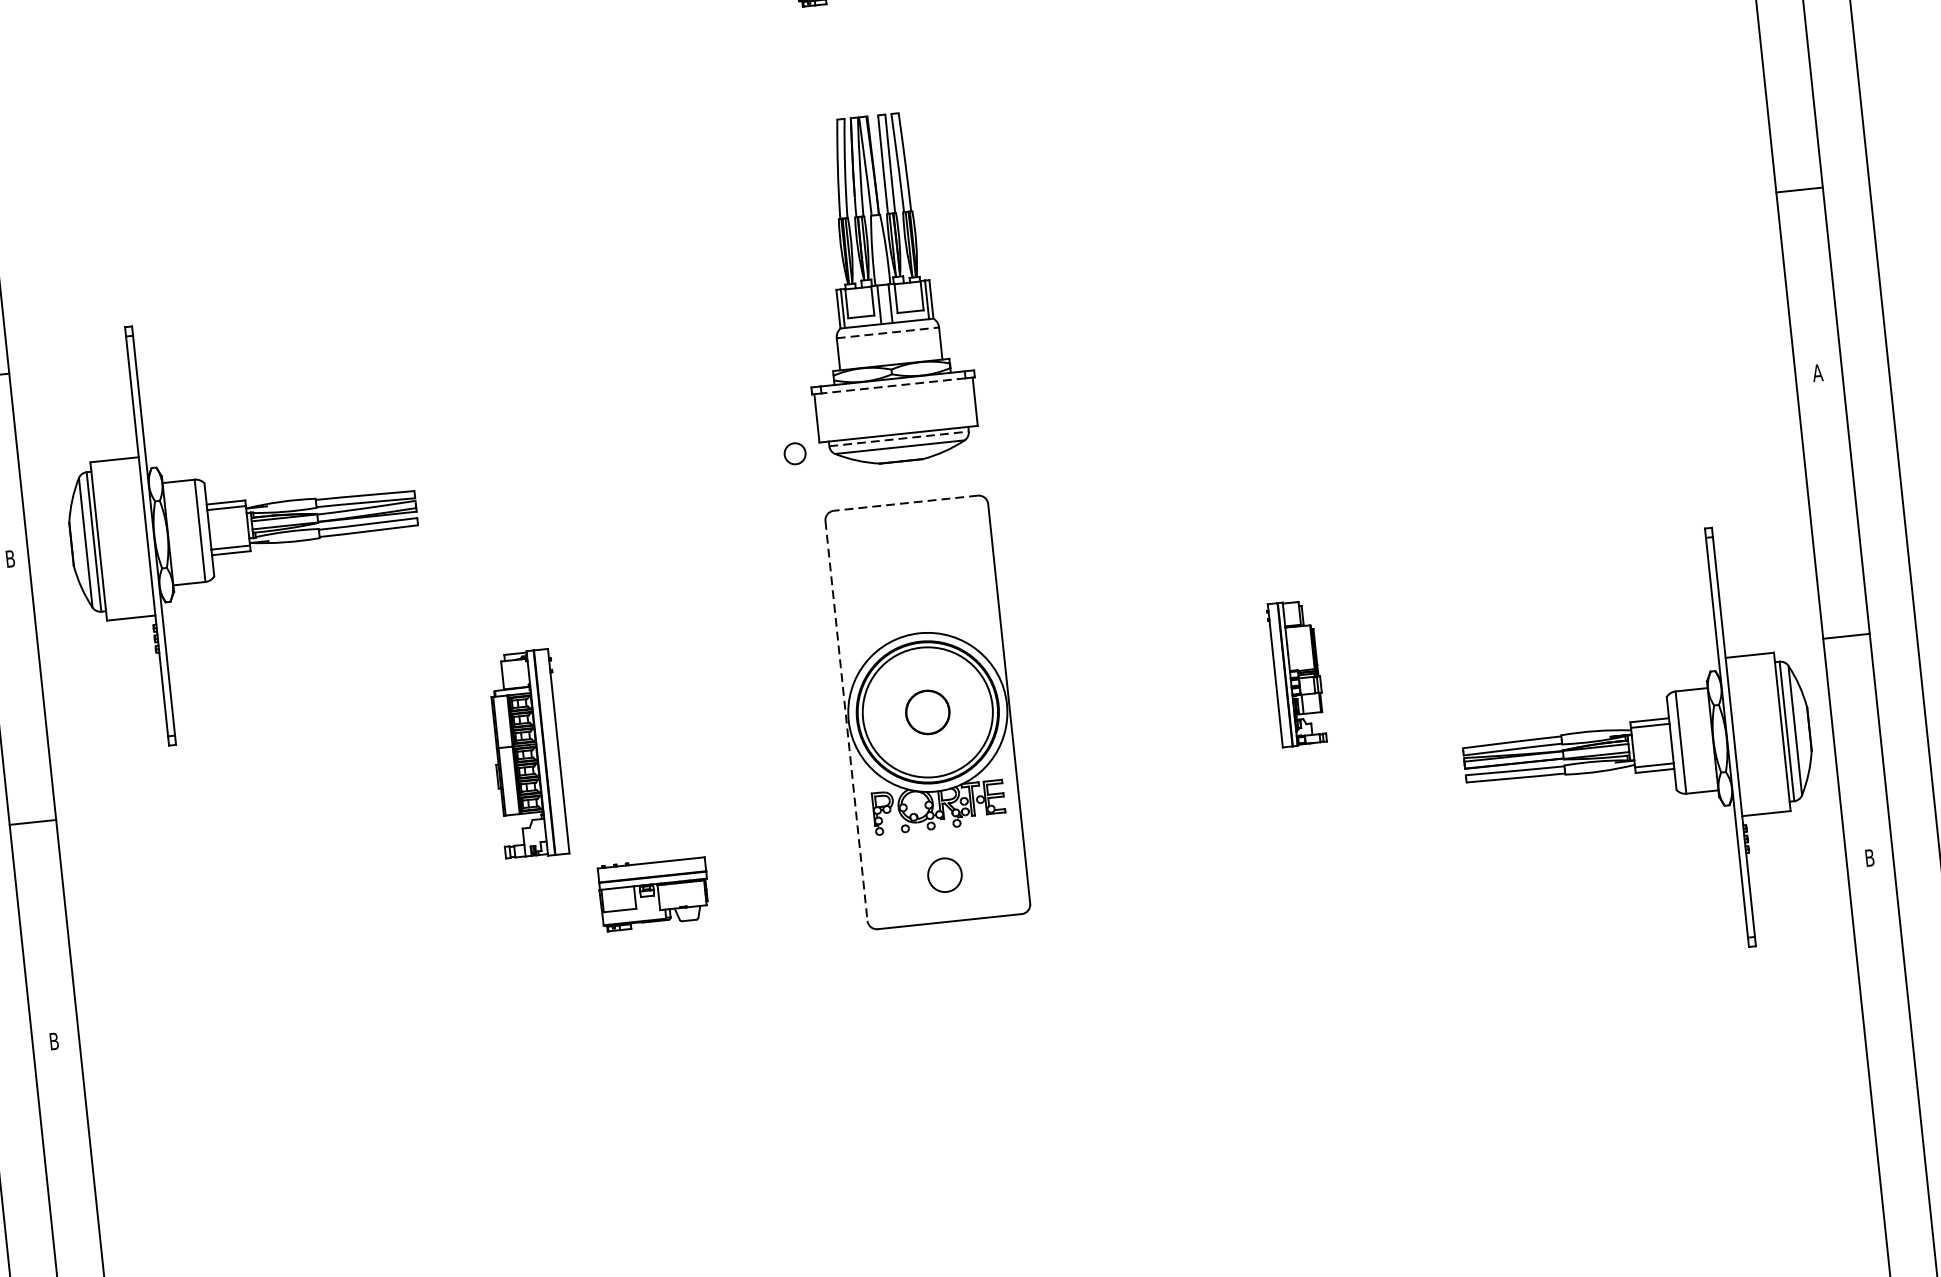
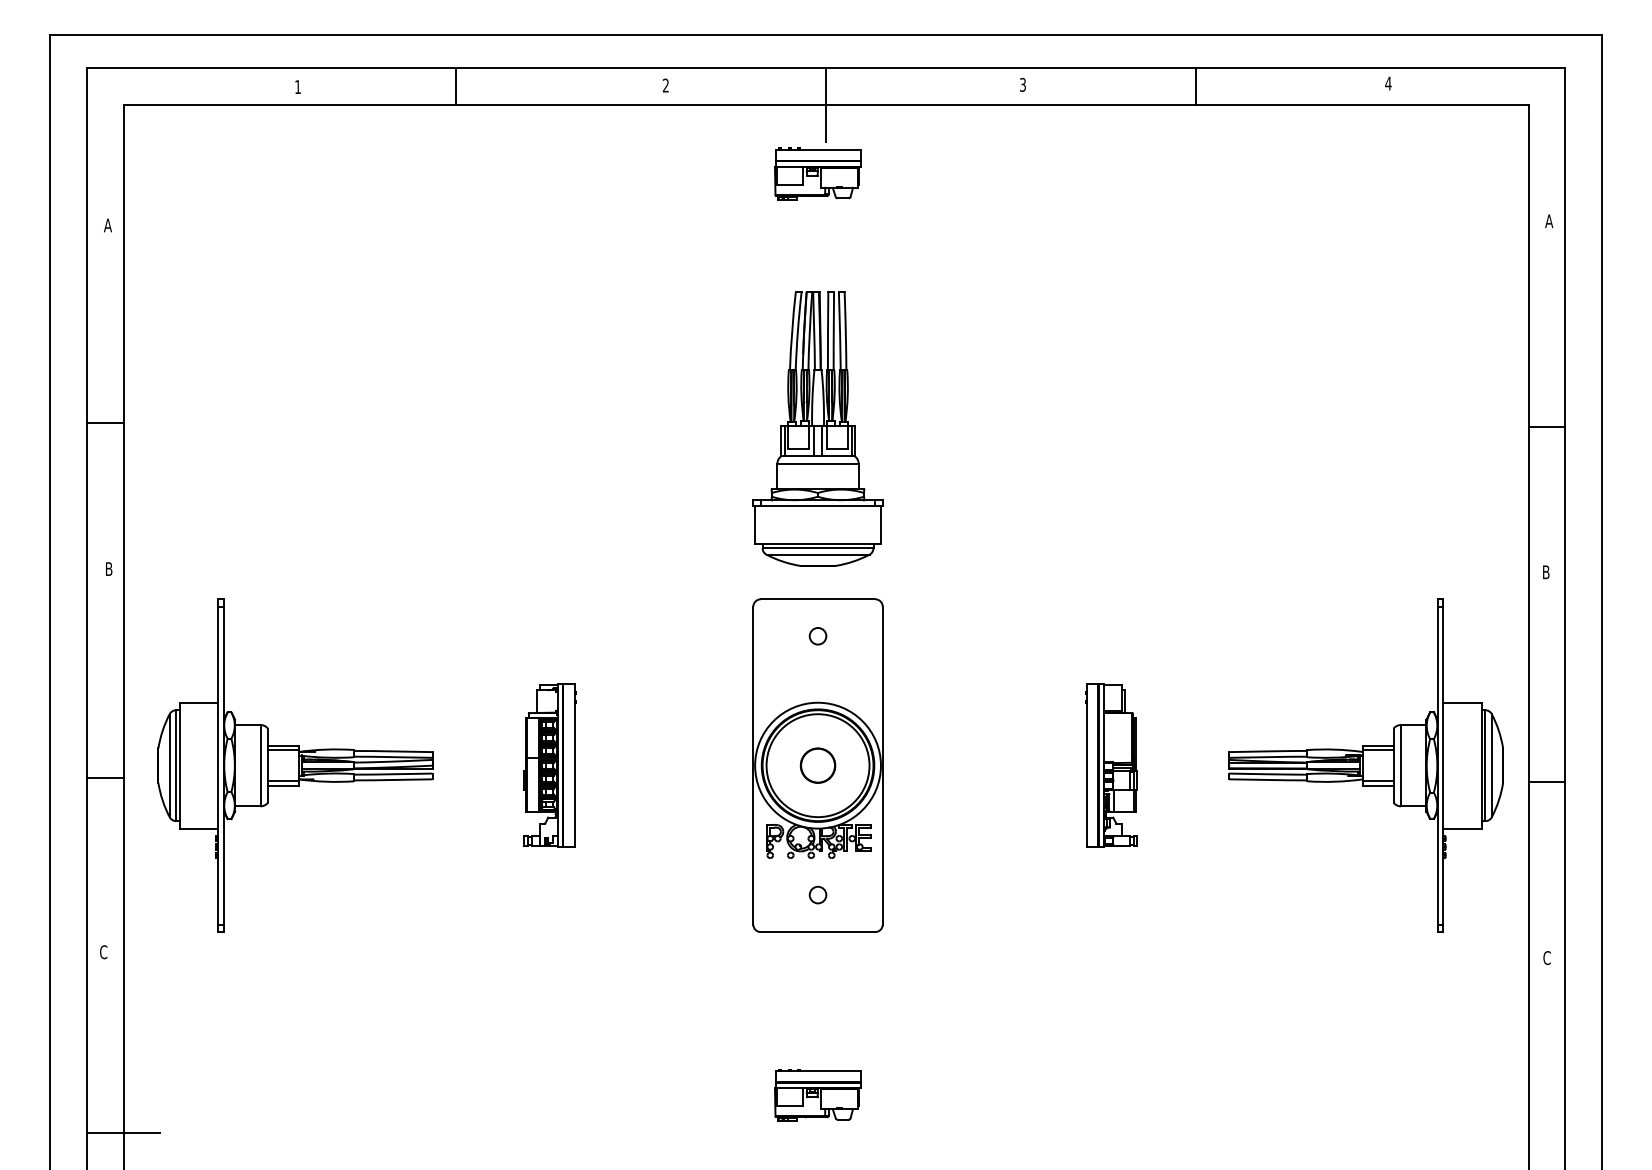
line: (888, 332) -> (818, 463), dashed -> solid
text: (1818, 373) -> (1546, 572), A -> B
line: (892, 385) -> (817, 505), dashed -> solid
line: (899, 439) -> (818, 548), dashed -> solid
circle: (794, 454) -> (817, 636), moved
line: (905, 503) -> (817, 599), dashed -> solid
part: (243, 526) -> (295, 765), moved
part: (1296, 673) -> (1111, 765), size x1.43
line: (846, 720) -> (753, 765), dashed -> solid
part: (1636, 747) -> (1365, 765), moved
part: (527, 754) -> (549, 765), moved
text: (1869, 858) -> (1546, 958), B -> C
circle: (944, 874) -> (817, 894), size x0.62
part: (653, 893) -> (817, 1095), moved
text: (54, 1041) -> (103, 952), B -> C
line: (103, 1266) -> (123, 1133), added

